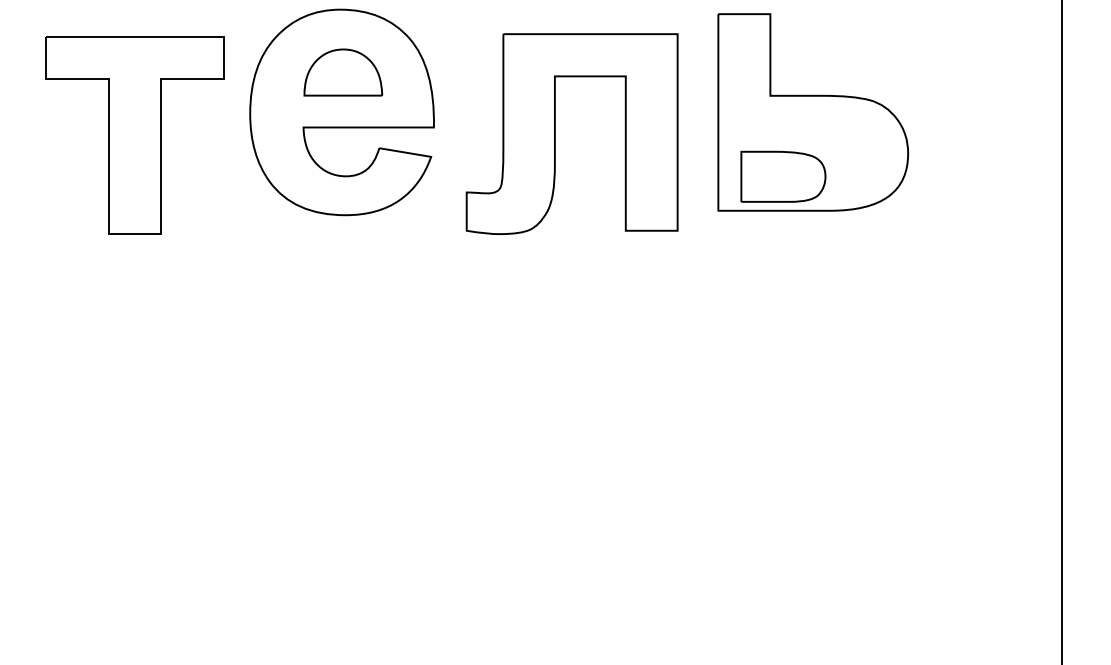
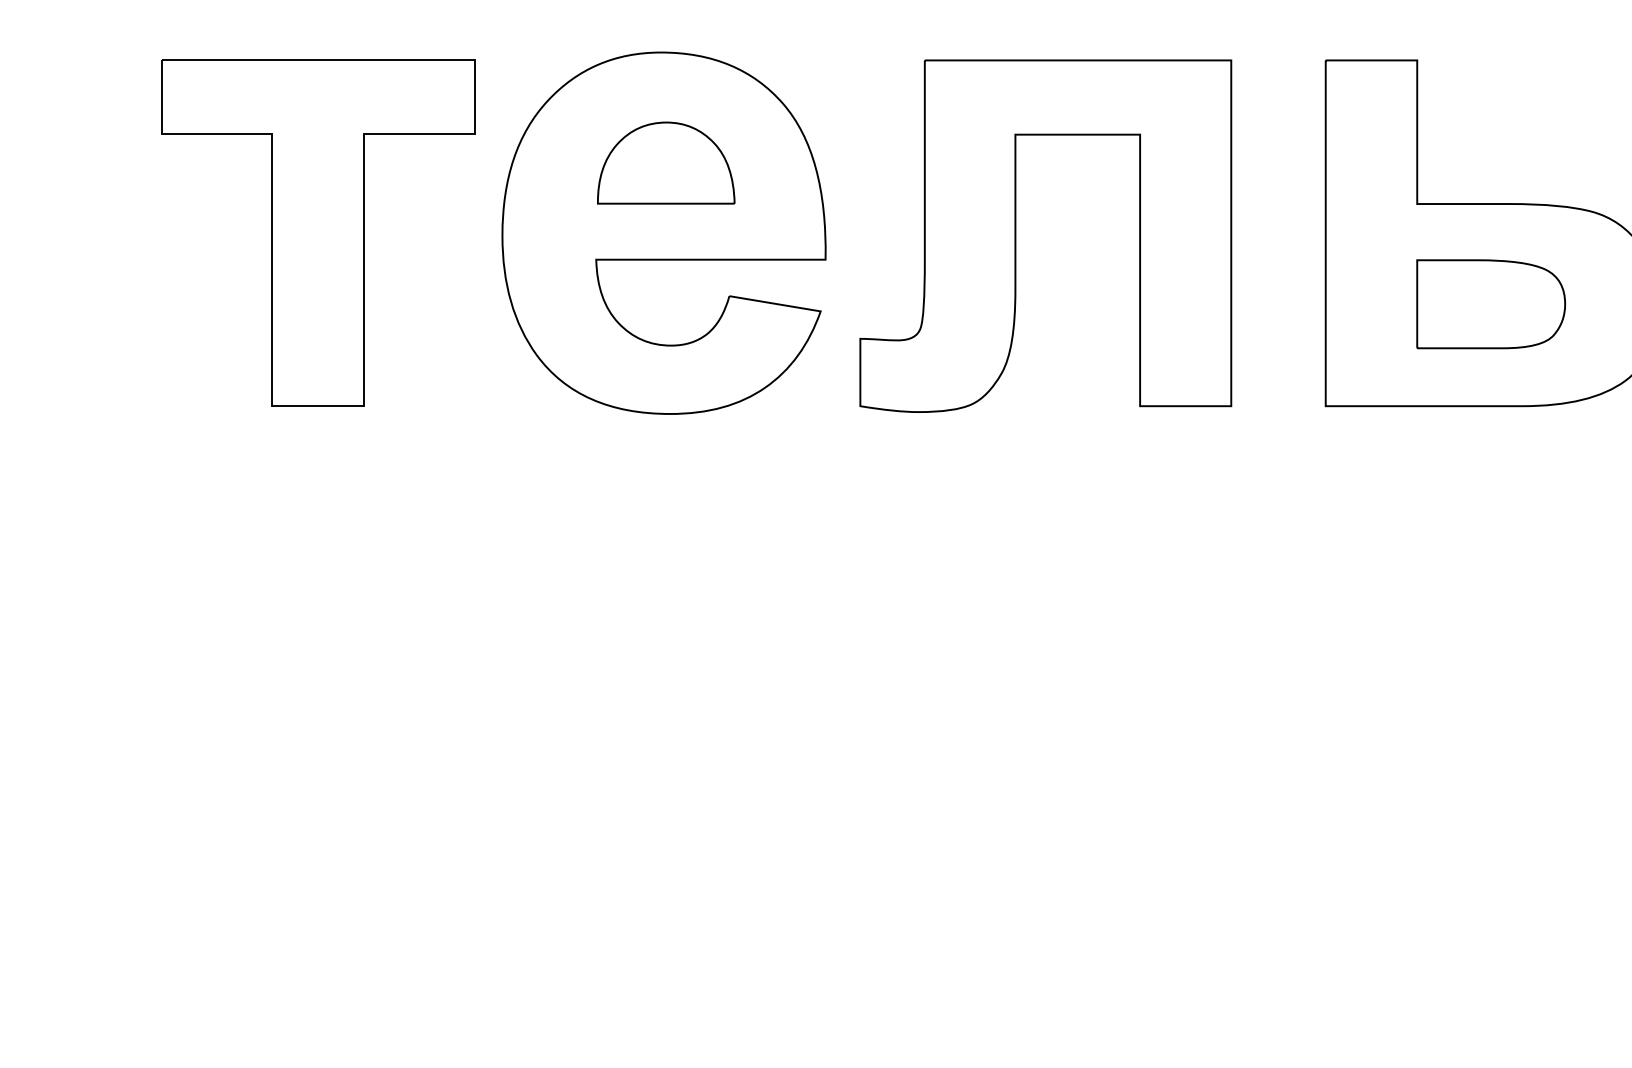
part: (555, 133) -> (1016, 235), moved
part: (134, 135) -> (316, 233), moved
part: (783, 176) -> (1491, 303), moved

